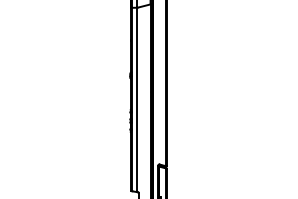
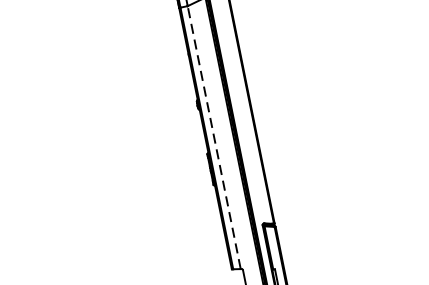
line: (137, 99) -> (214, 136), solid -> dashed

